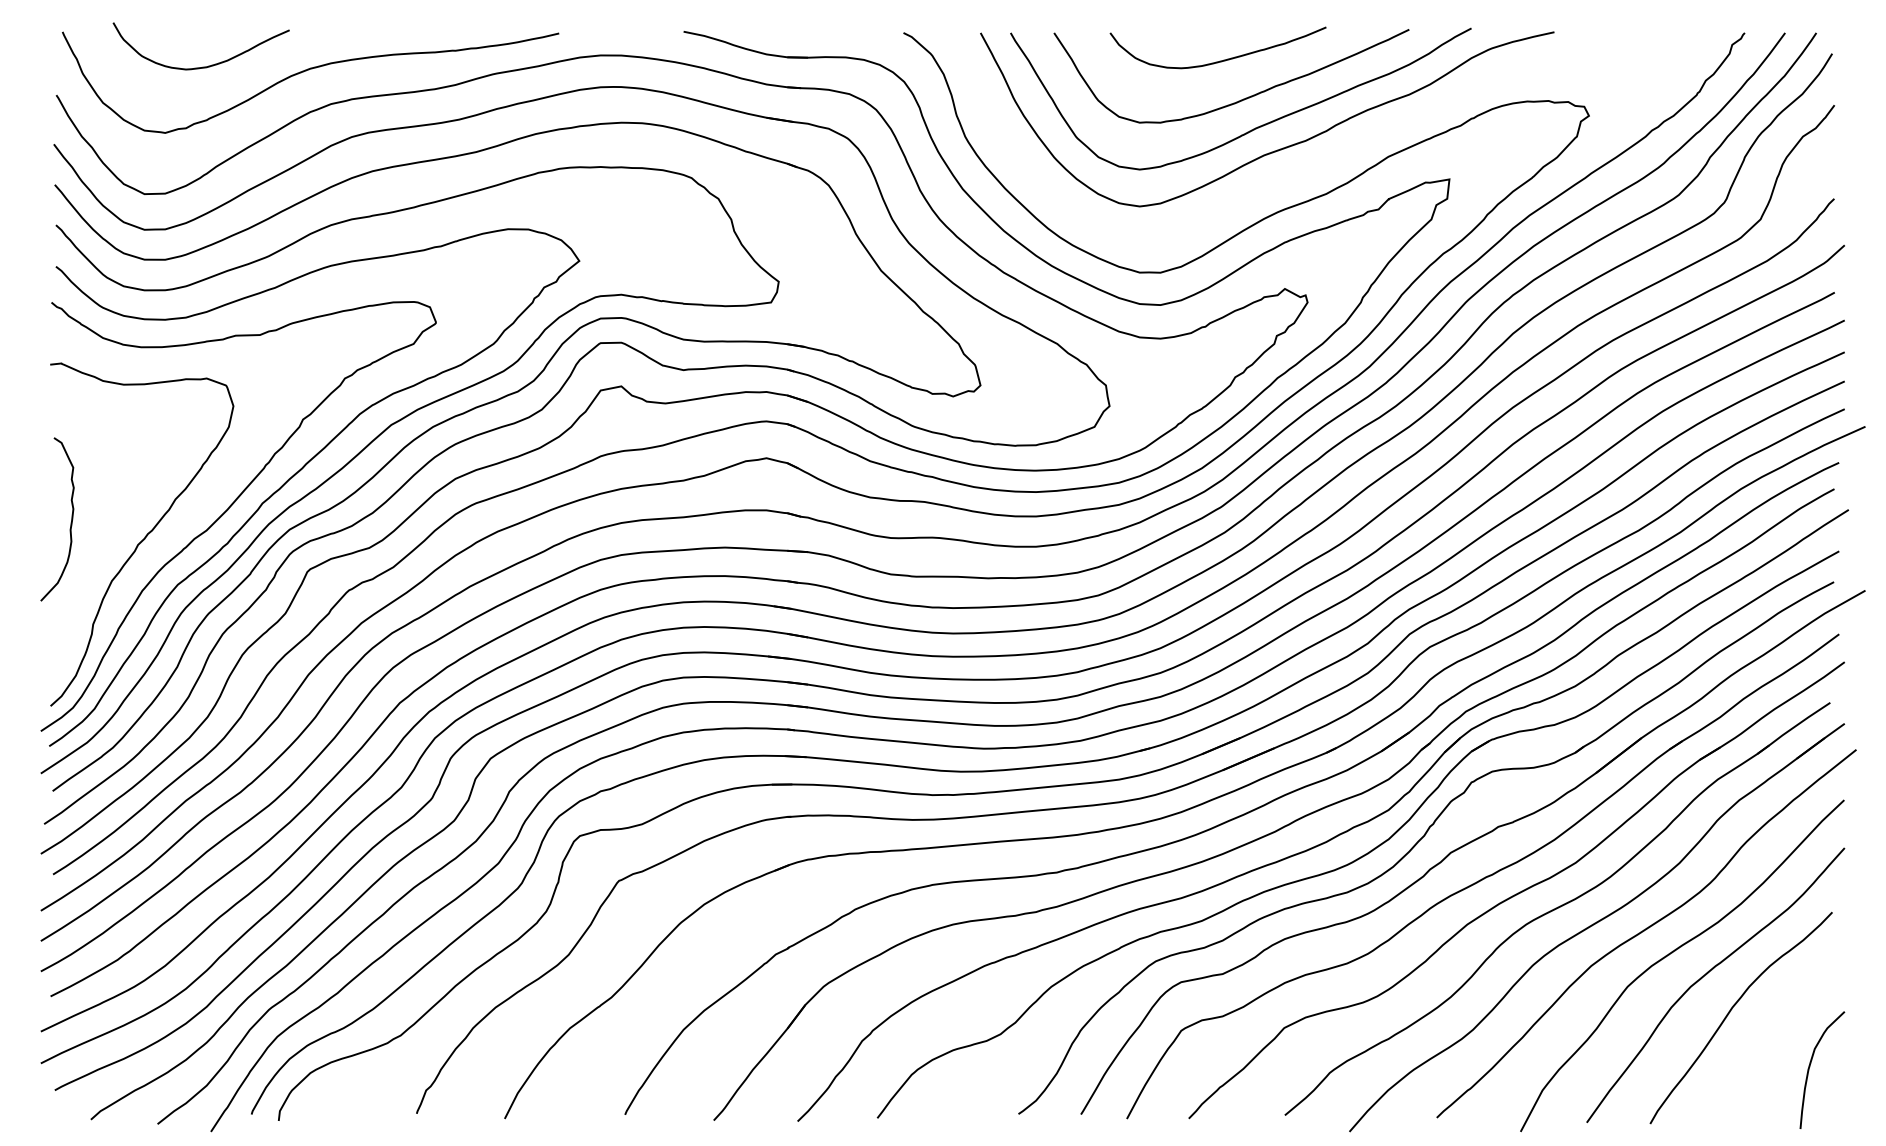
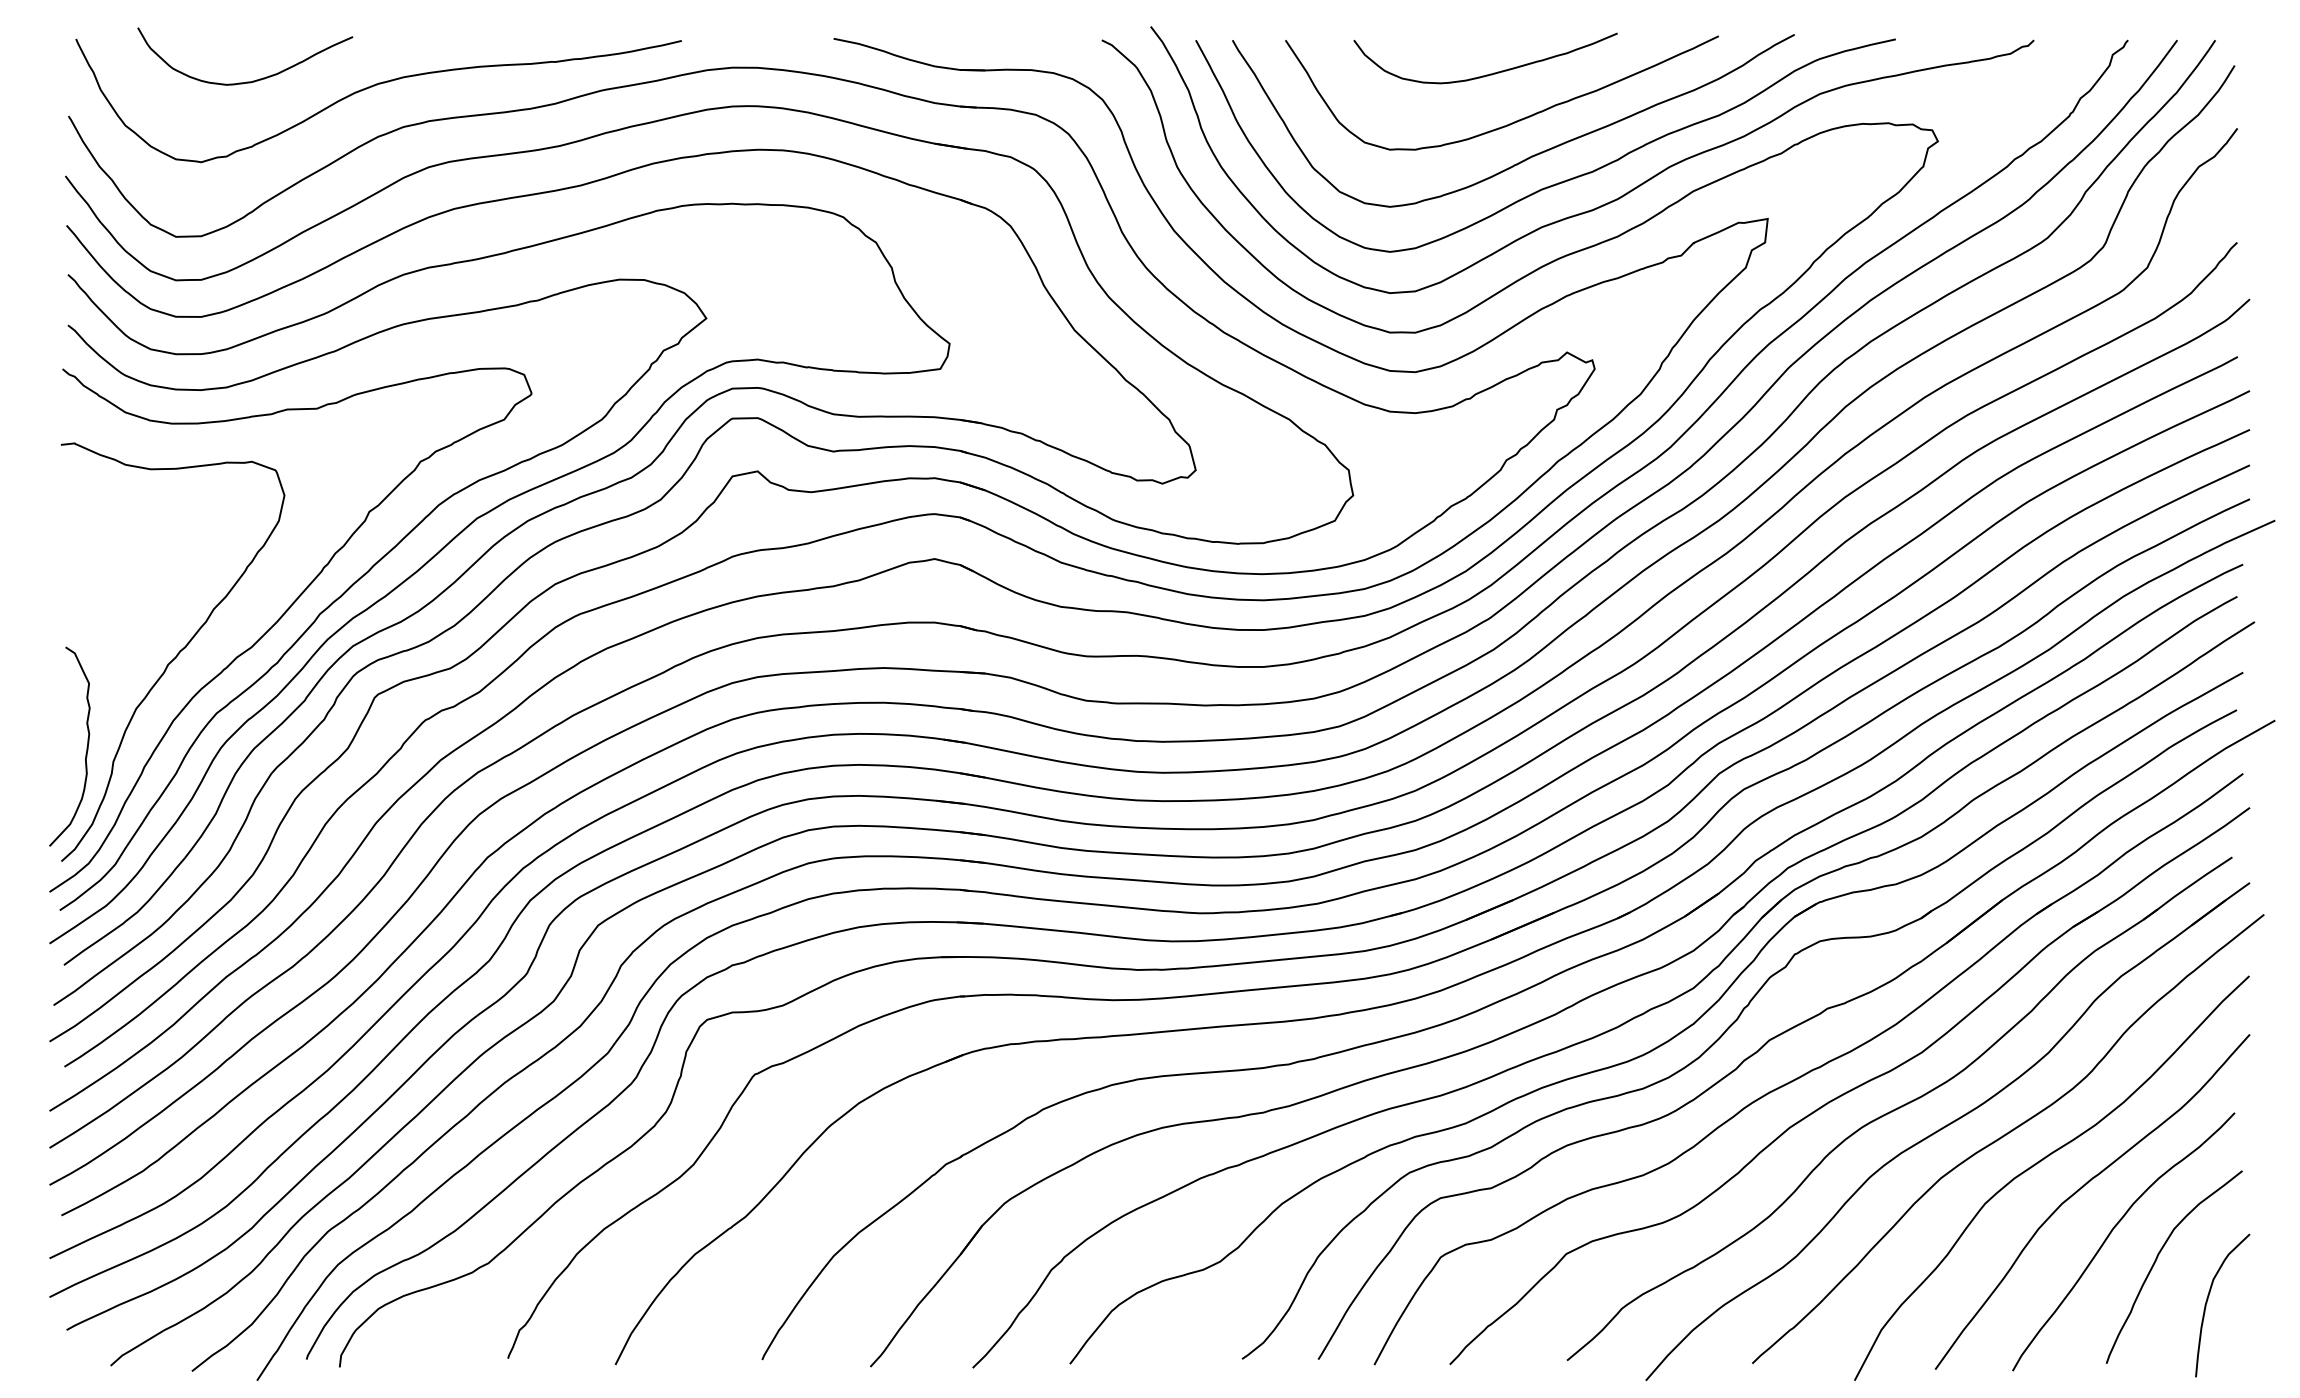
curve: (1321, 164) -> (1611, 200), added
curve: (71, 519) -> (86, 746), moved
curve: (1768, 1032) -> (2157, 1259), added

